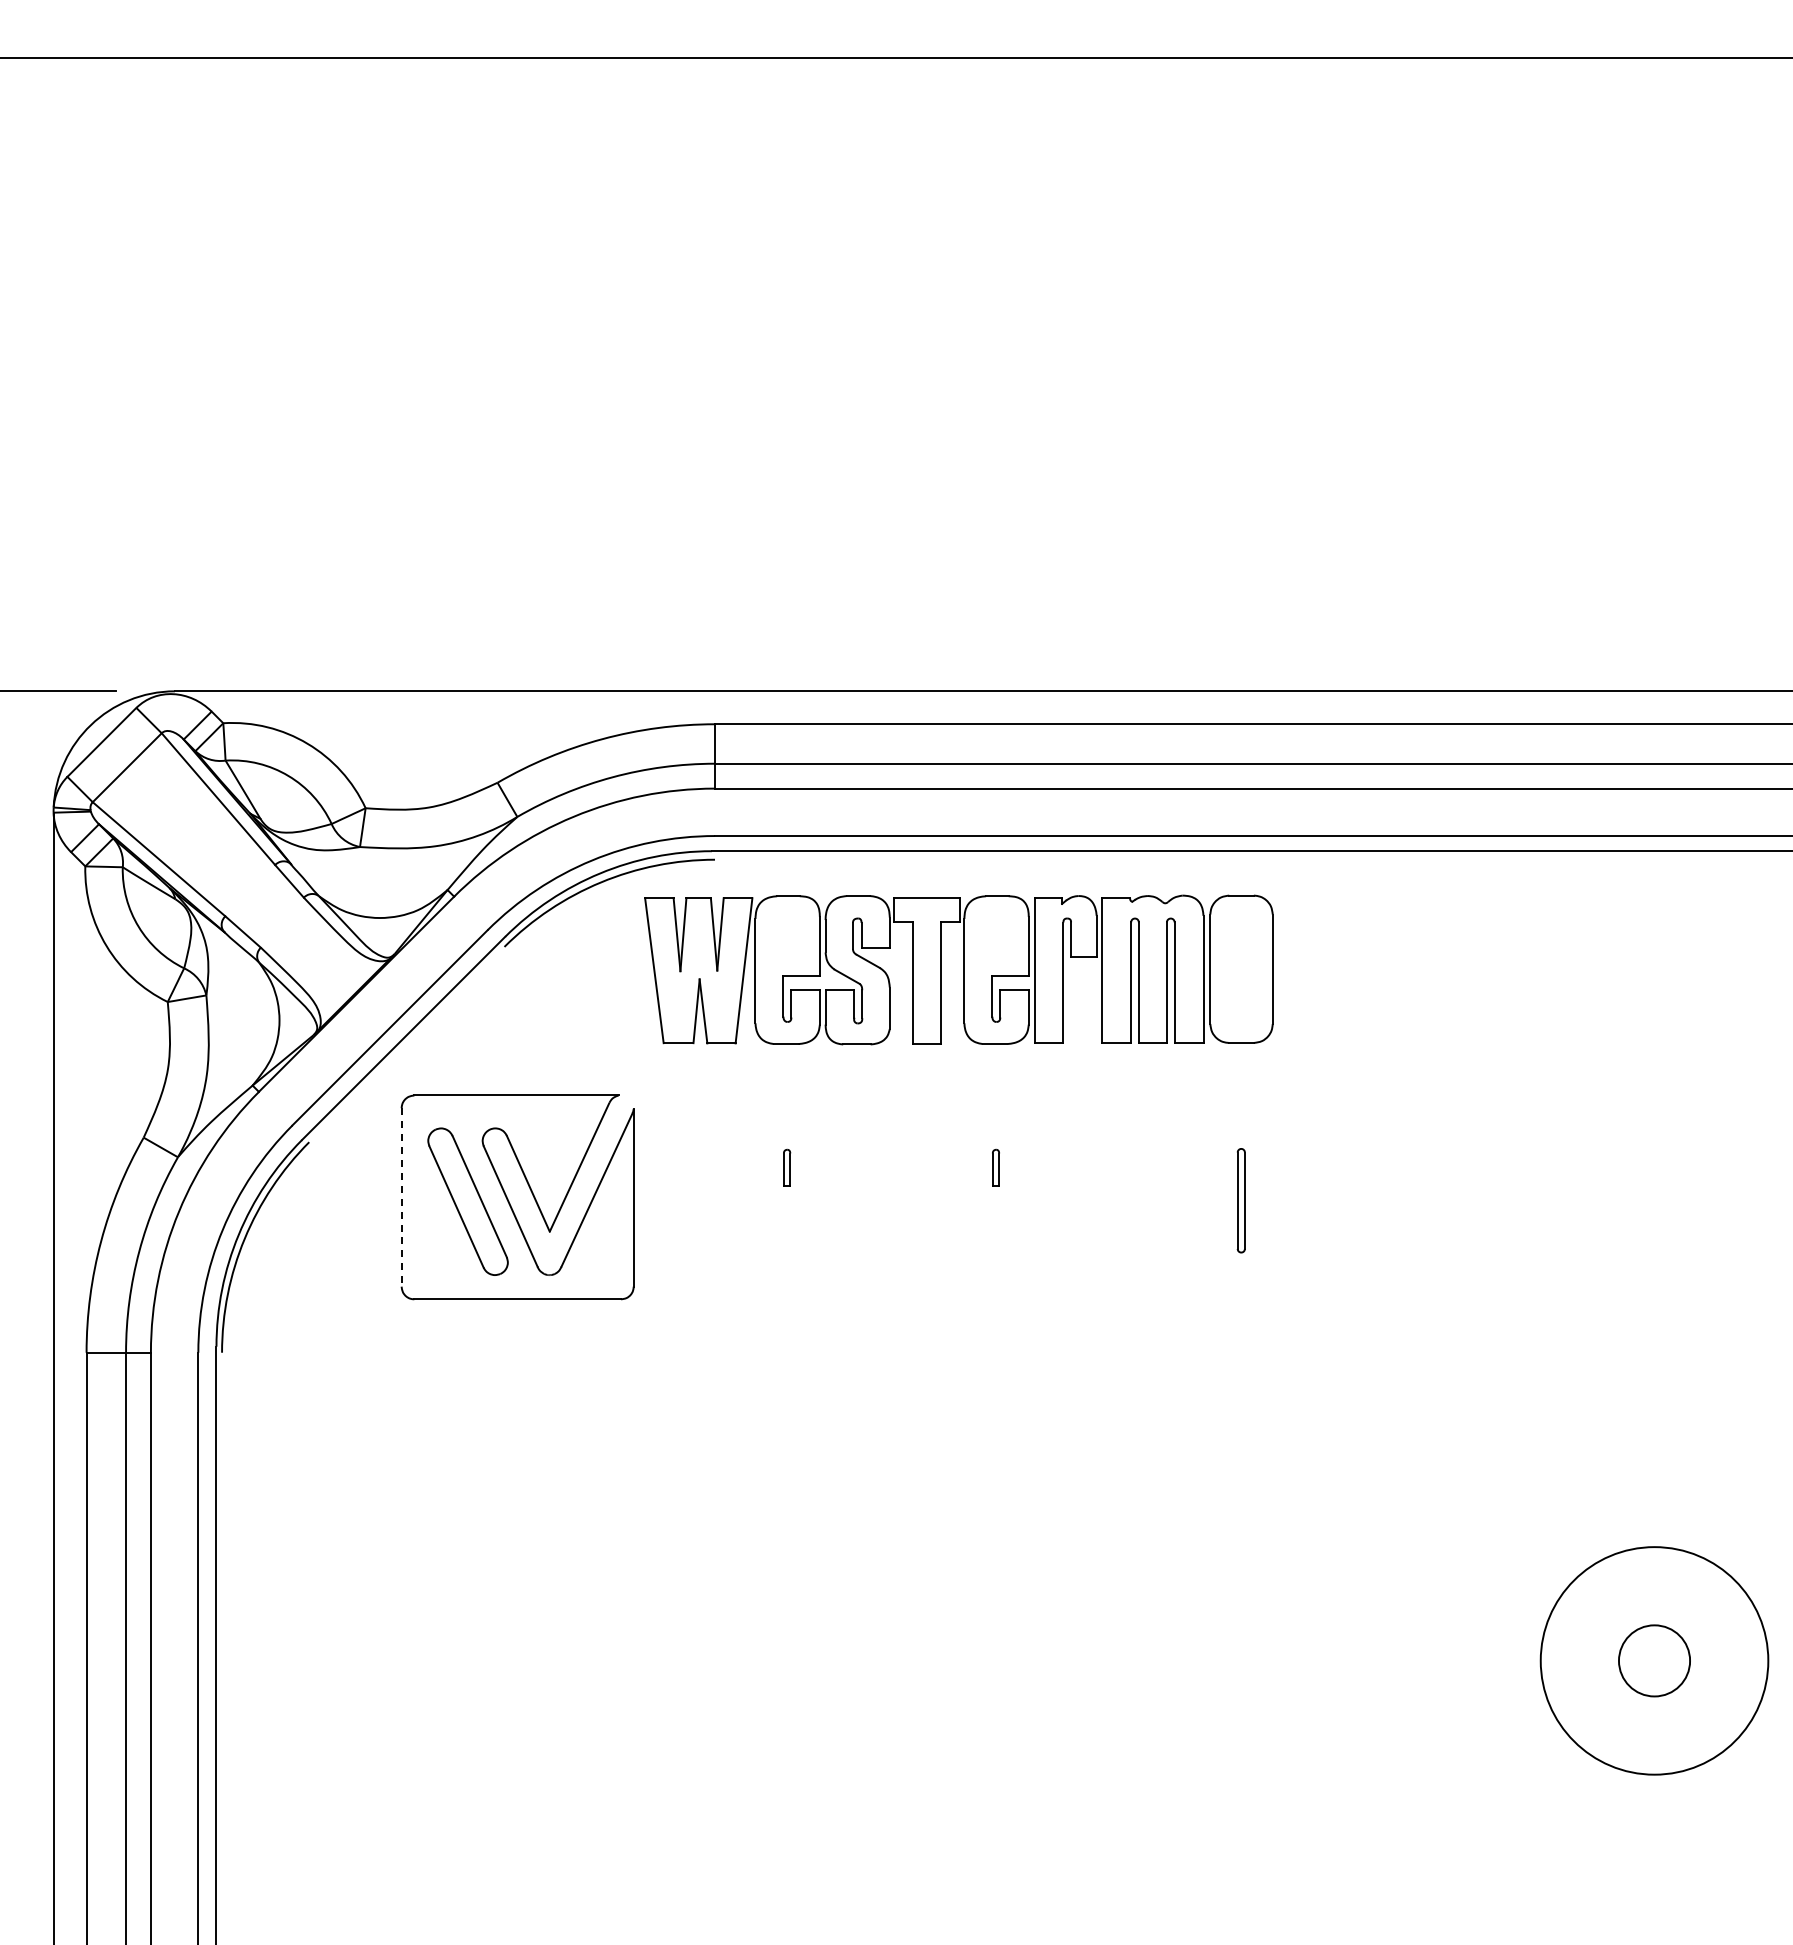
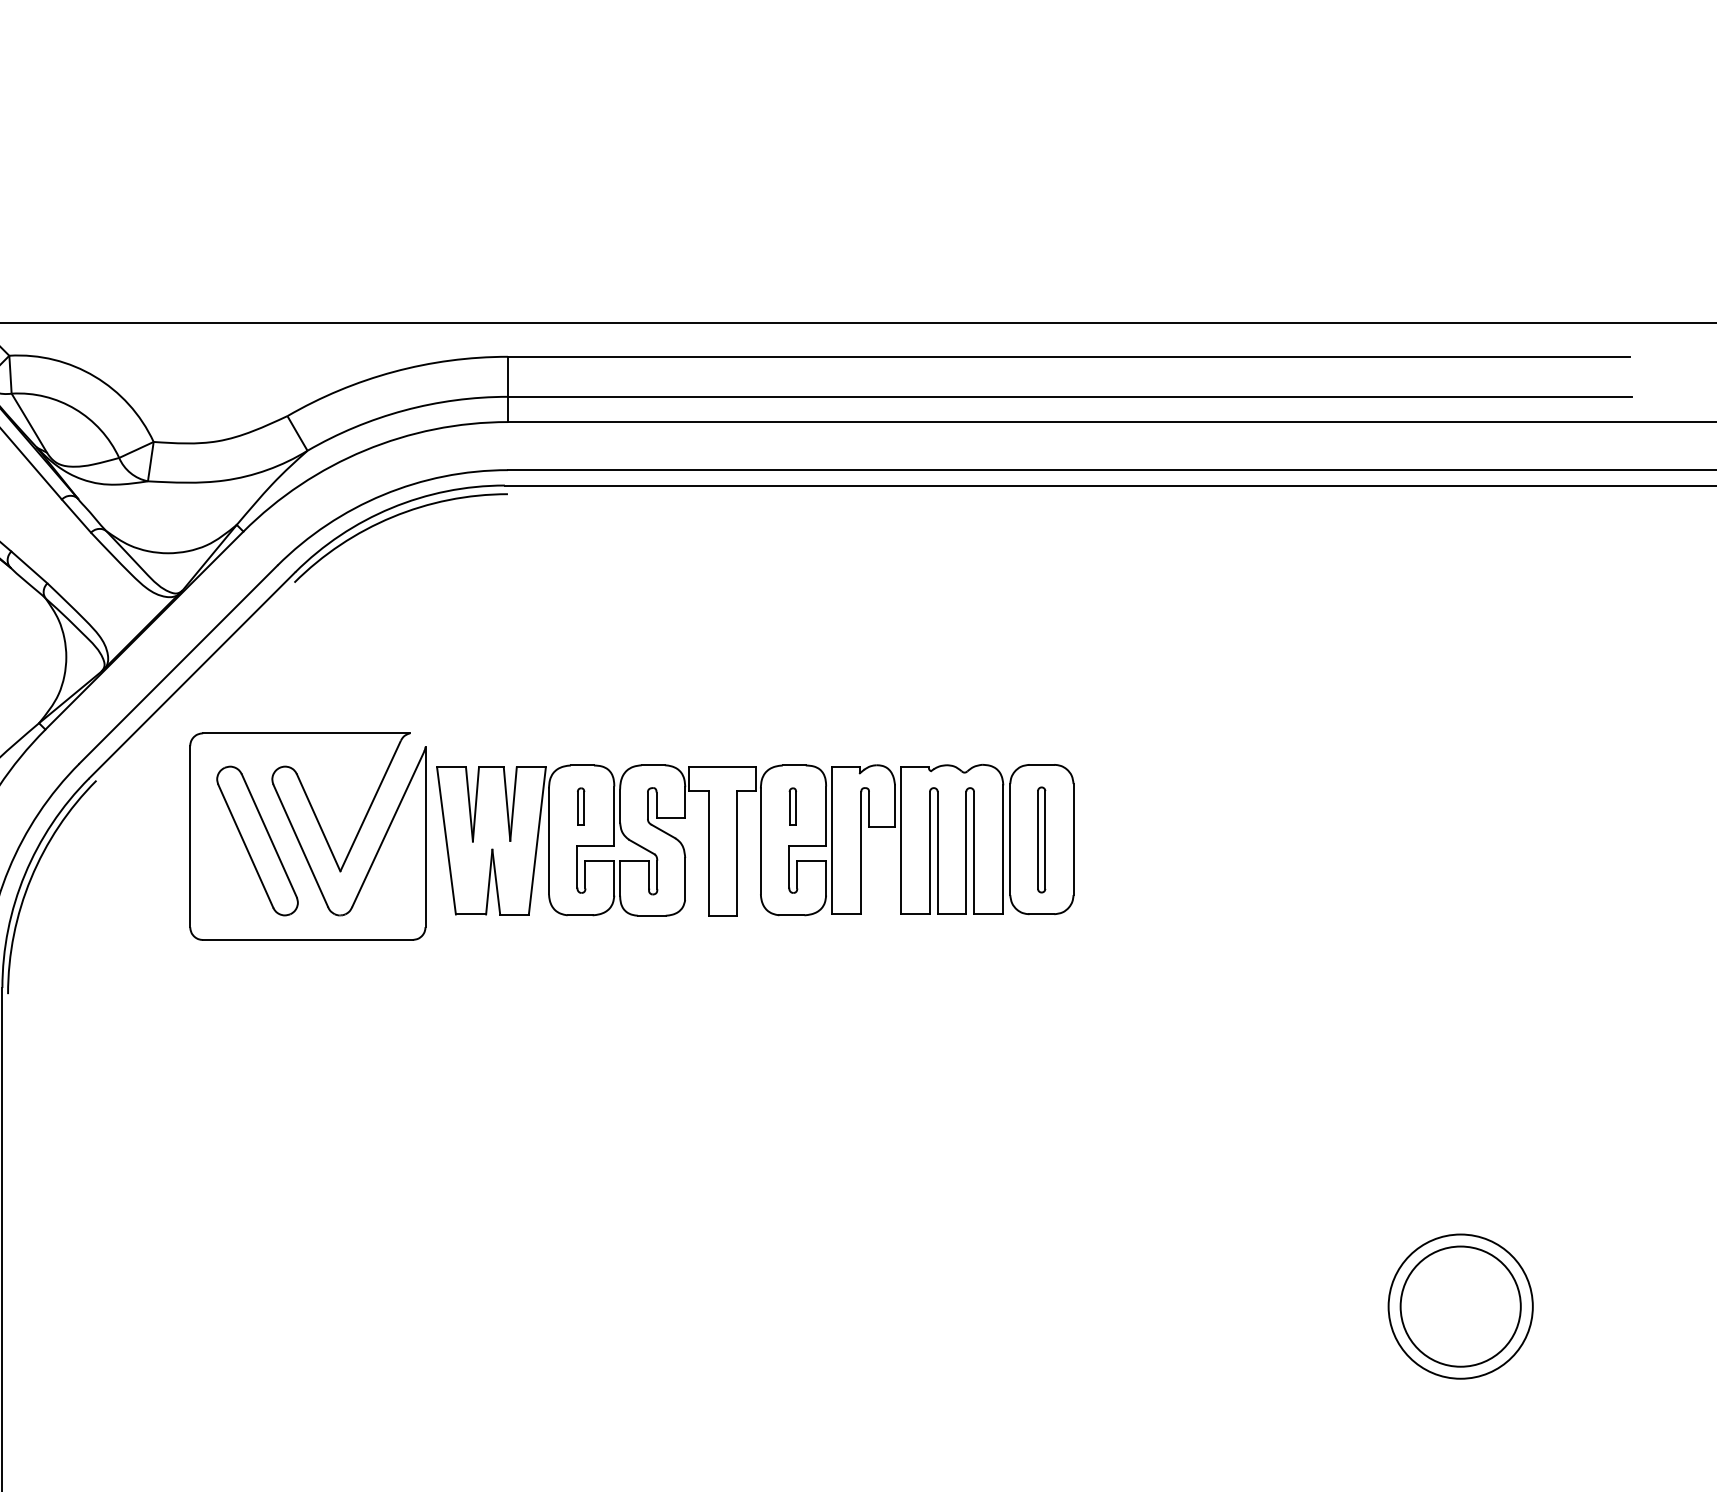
part: (958, 969) -> (754, 839), moved
line: (401, 1197) -> (190, 836), dashed -> solid
circle: (1654, 1660) -> (1460, 1306), size x0.62
circle: (1654, 1660) -> (1460, 1306), size x1.67

